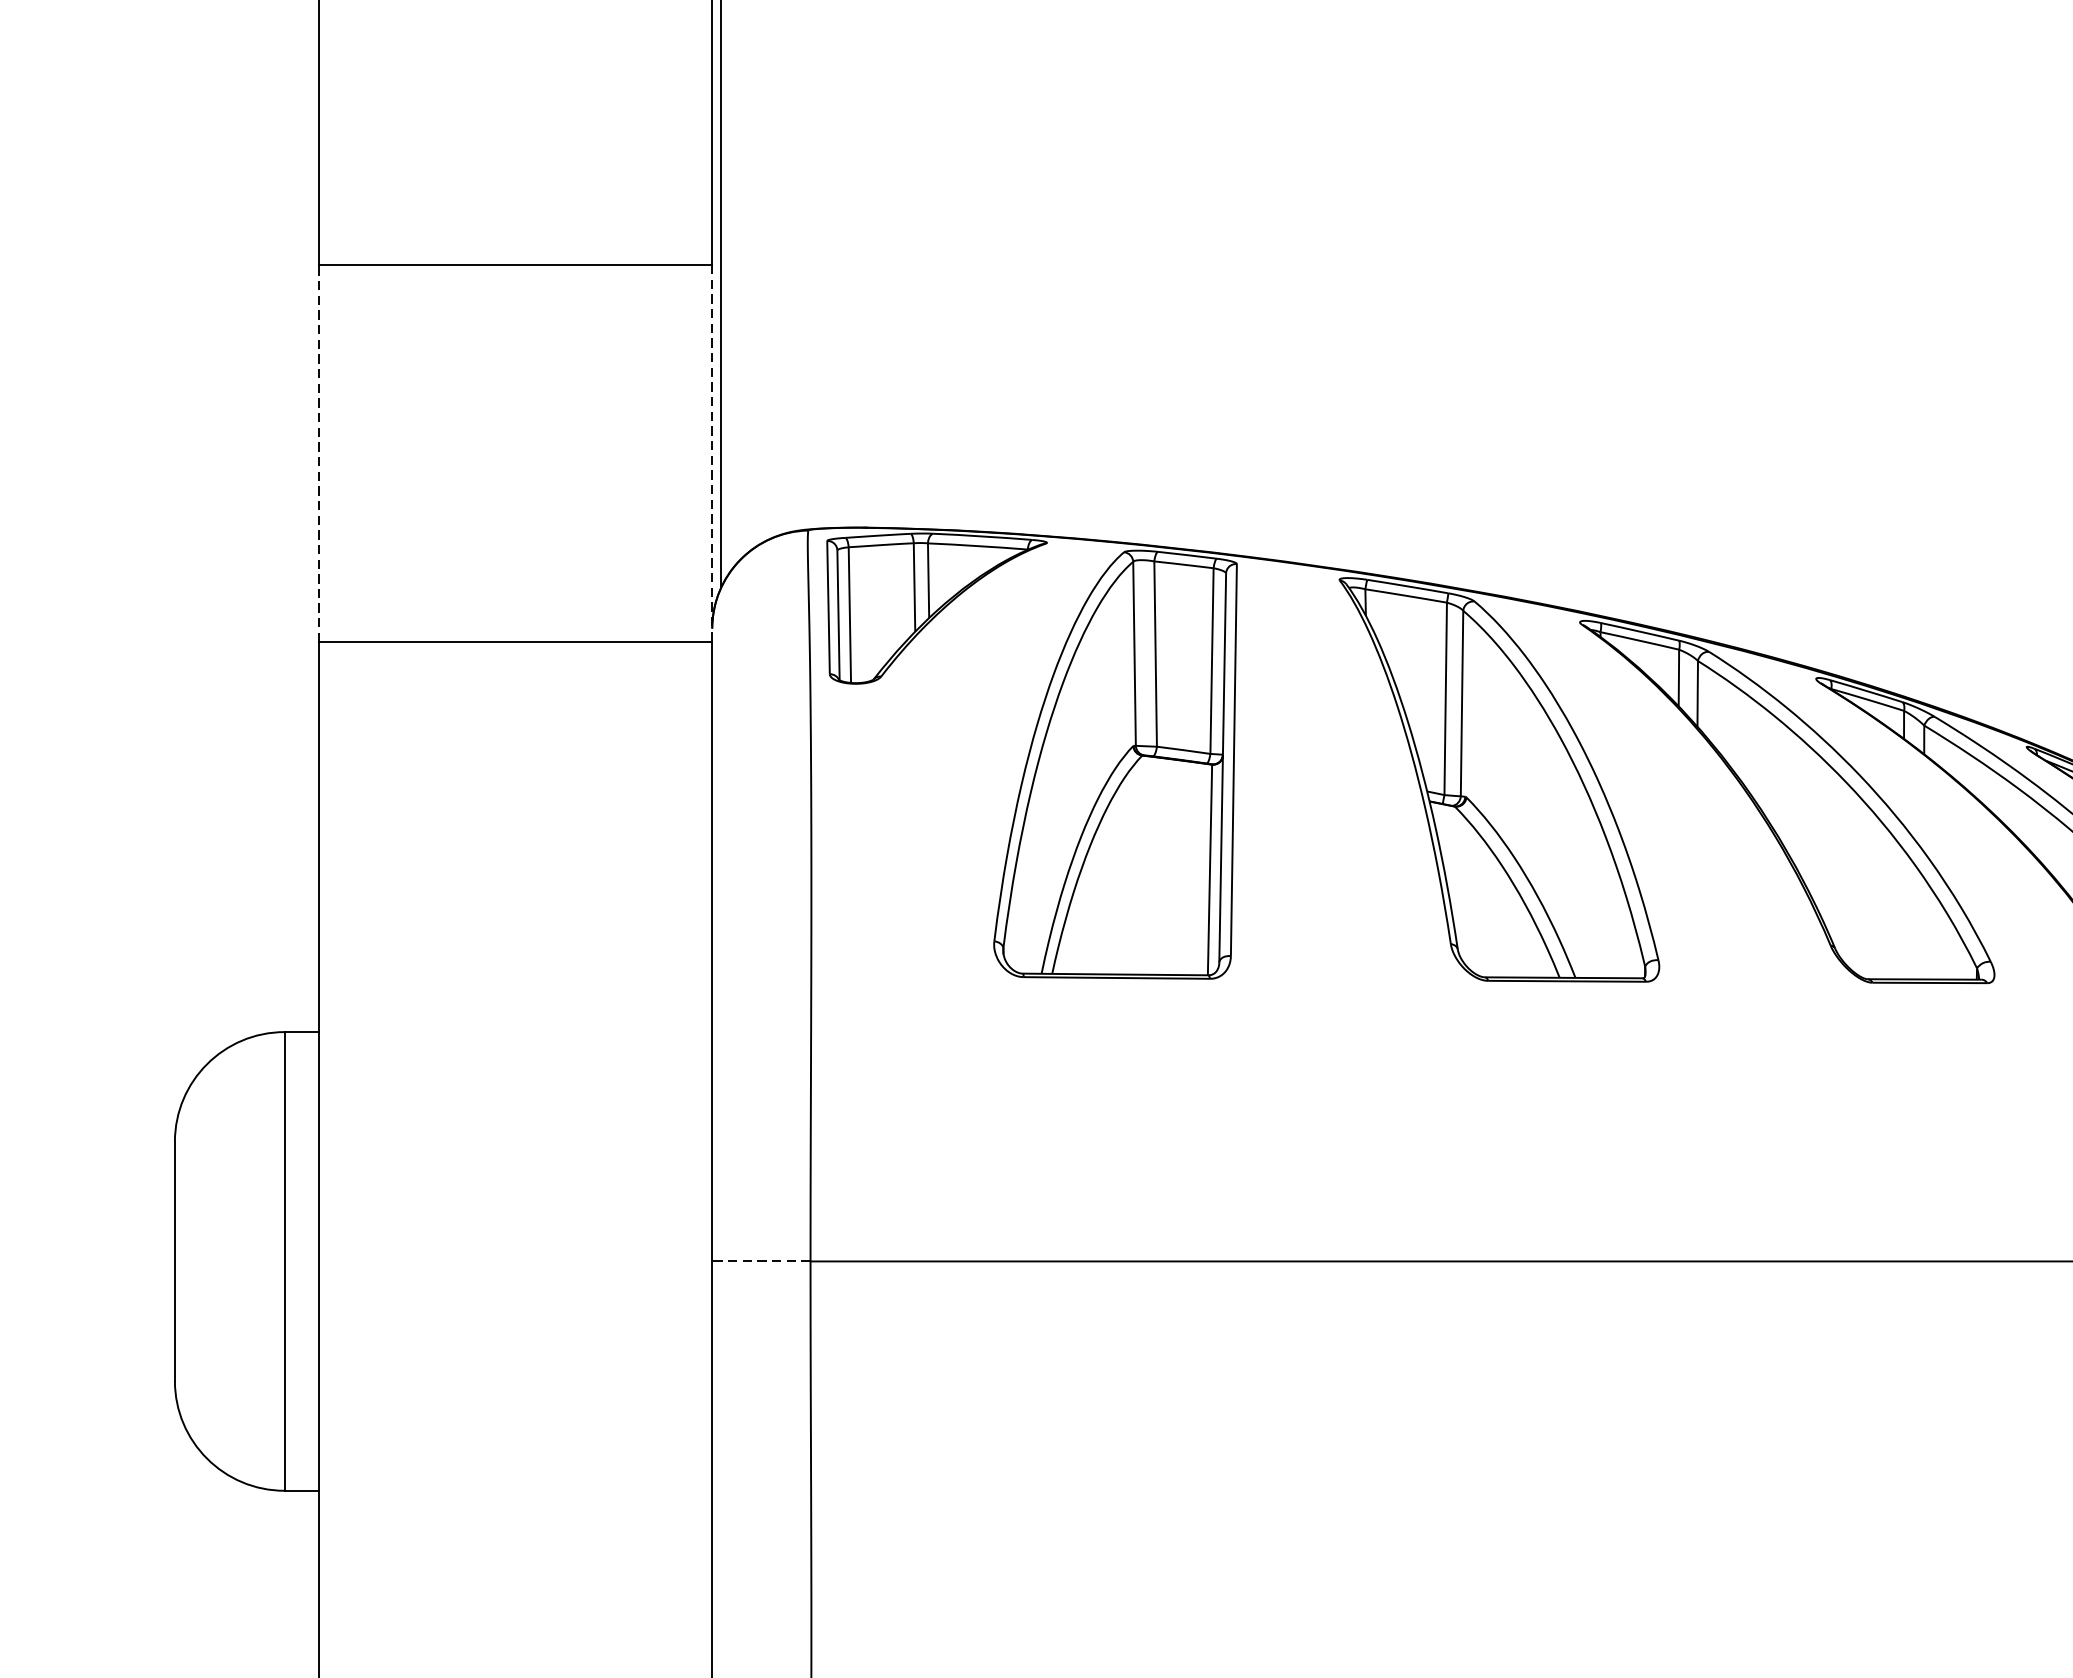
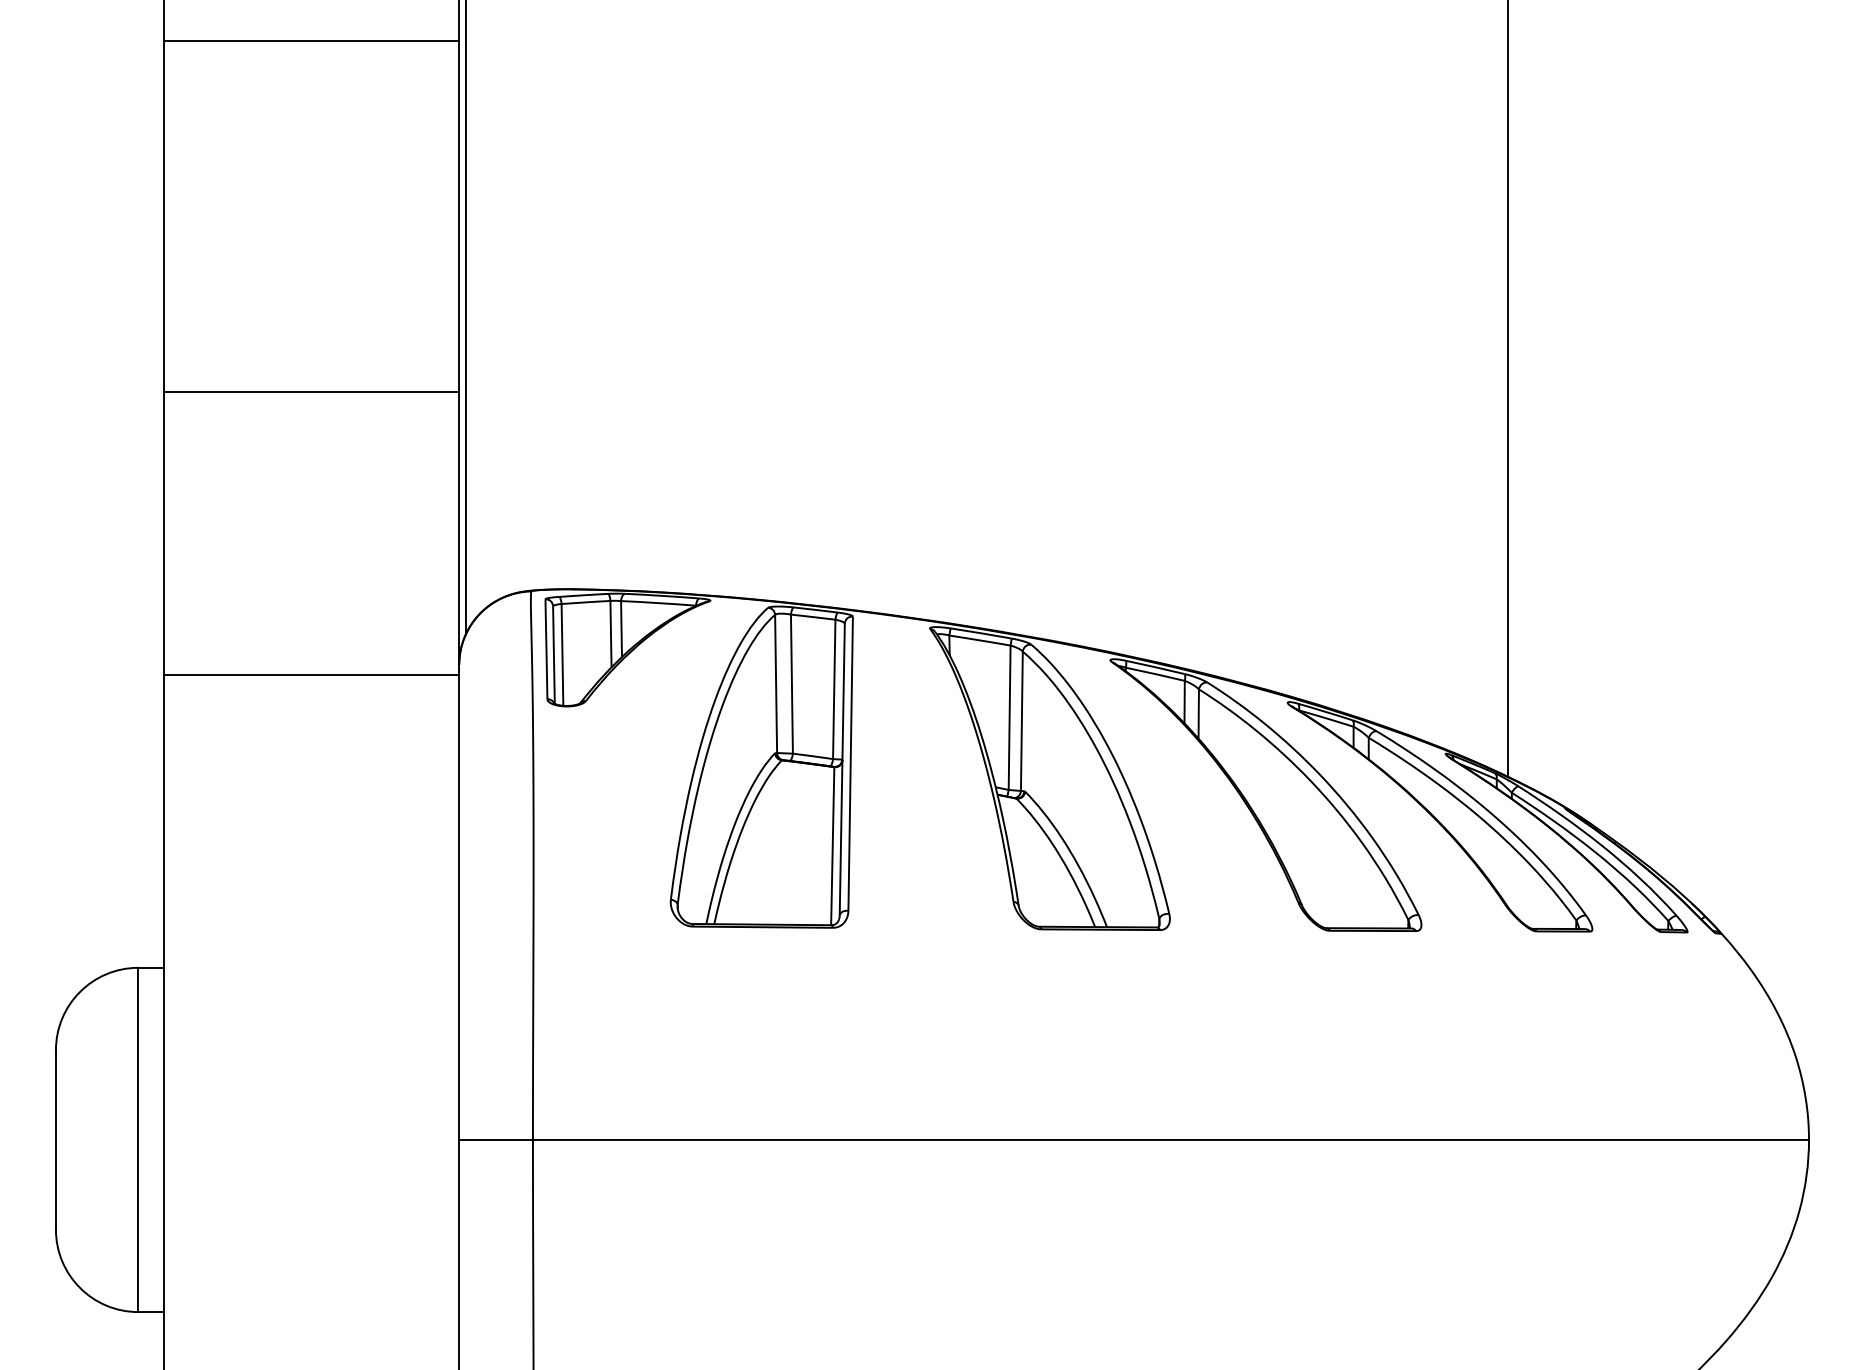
line: (319, 453) -> (164, 533), dashed -> solid
line: (712, 454) -> (459, 534), dashed -> solid
line: (761, 1260) -> (496, 1139), dashed -> solid

